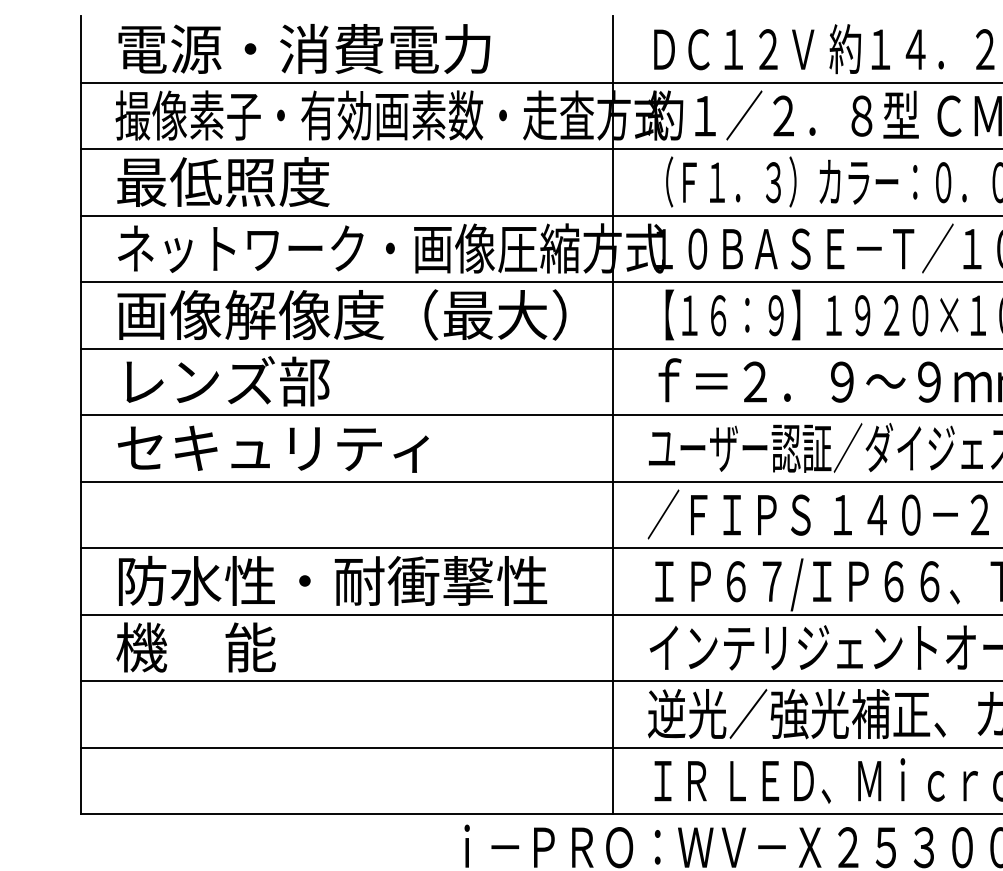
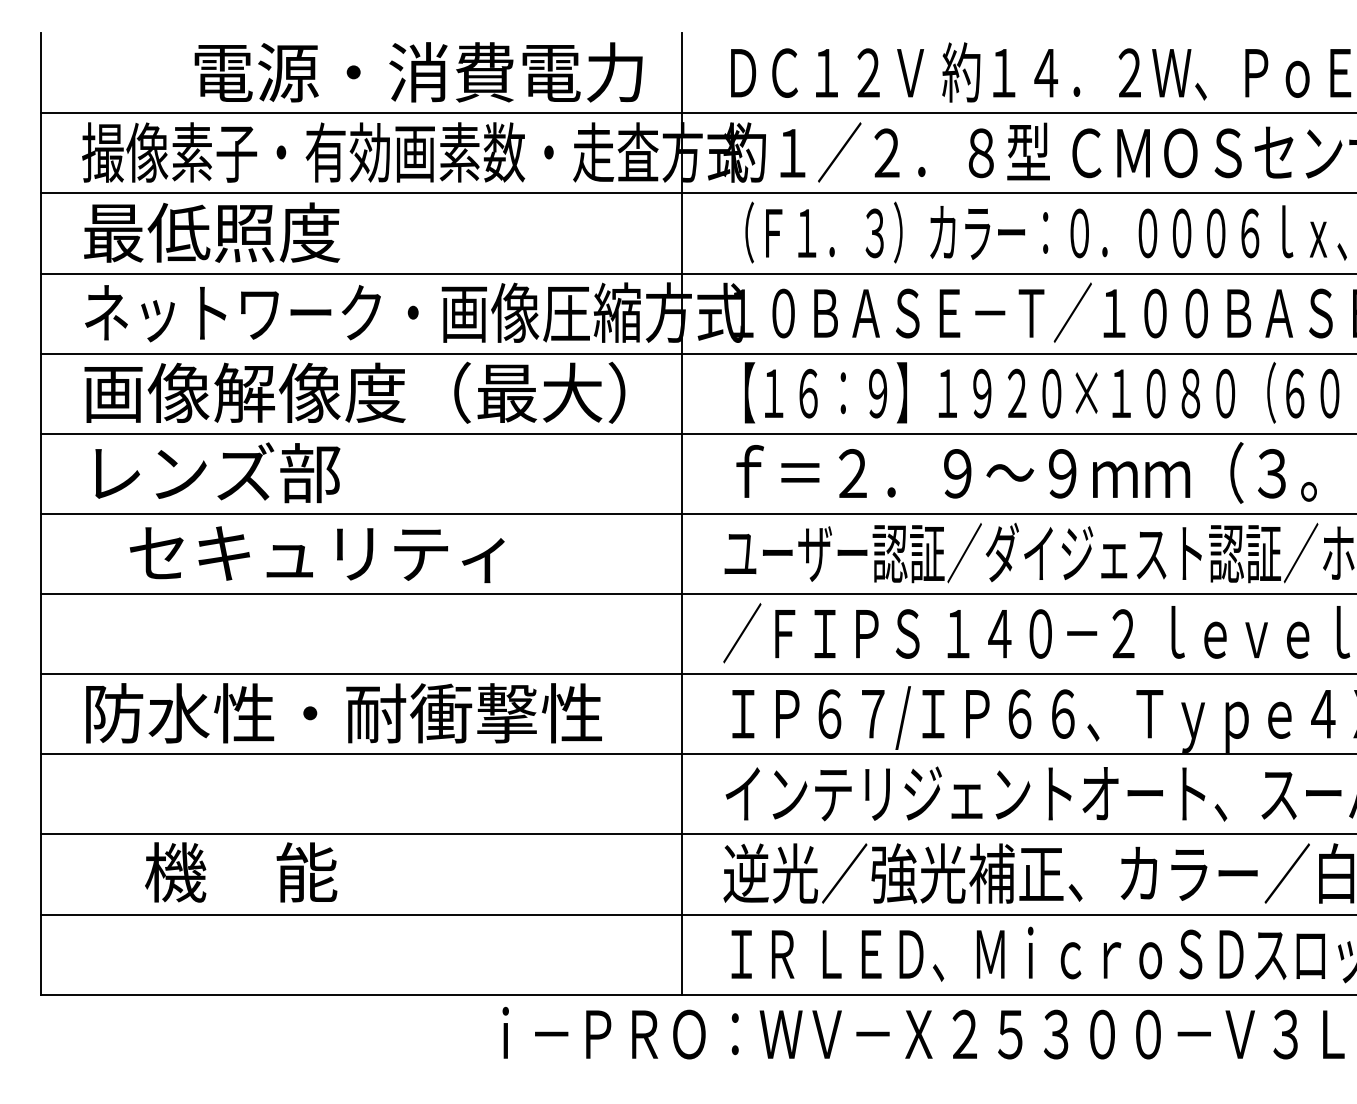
text: (304, 49) -> (418, 72), moved
text: (272, 449) -> (316, 554), moved
text: (196, 647) -> (241, 872), moved

